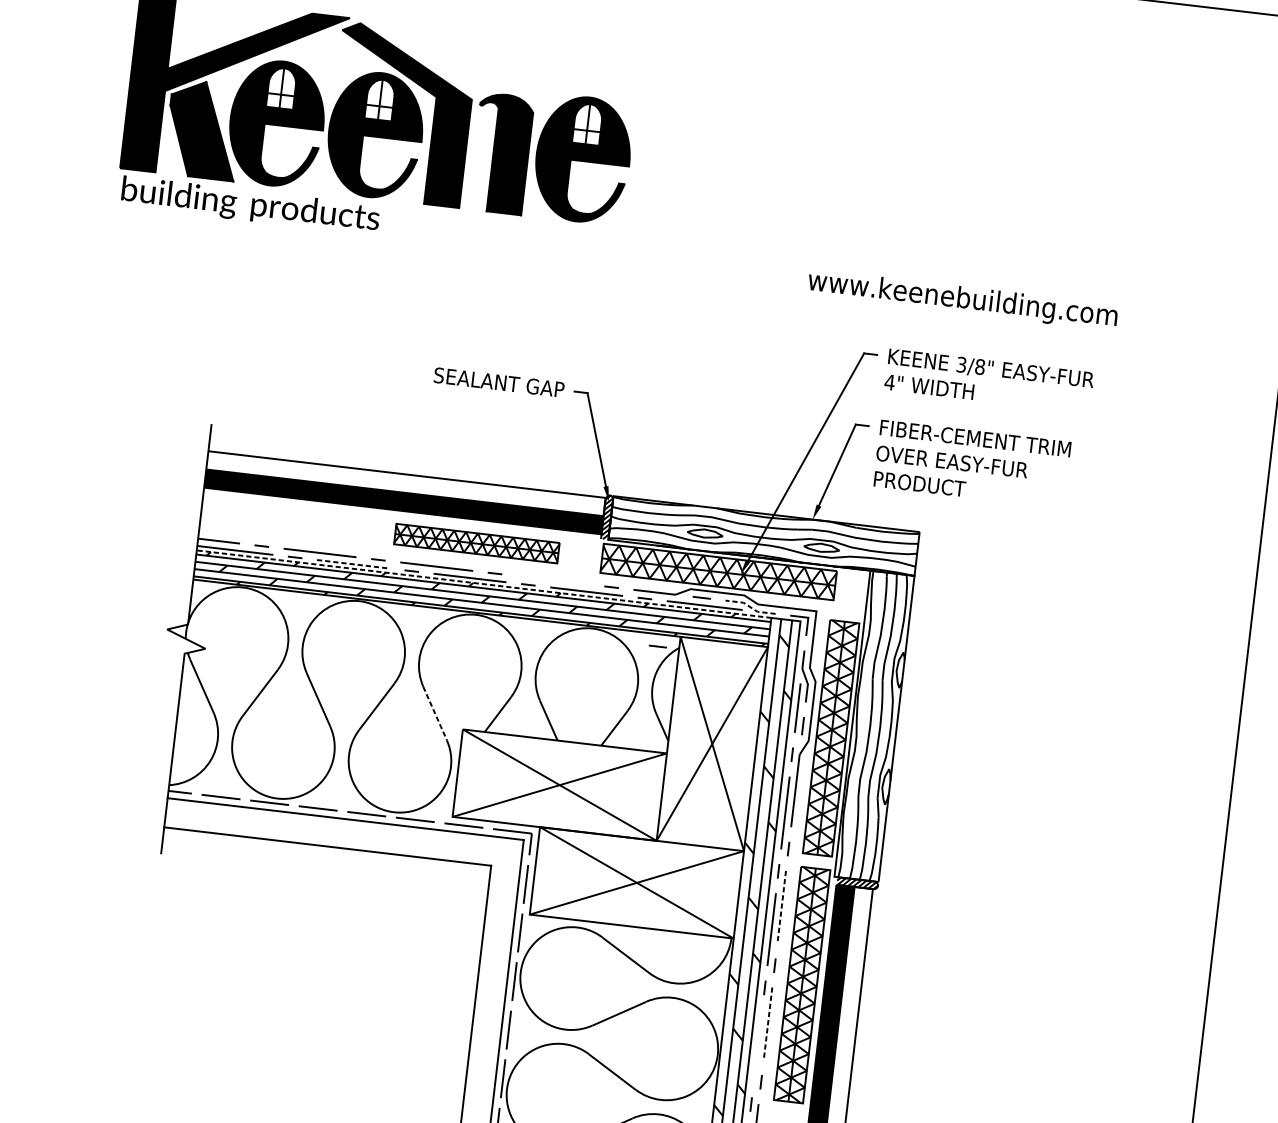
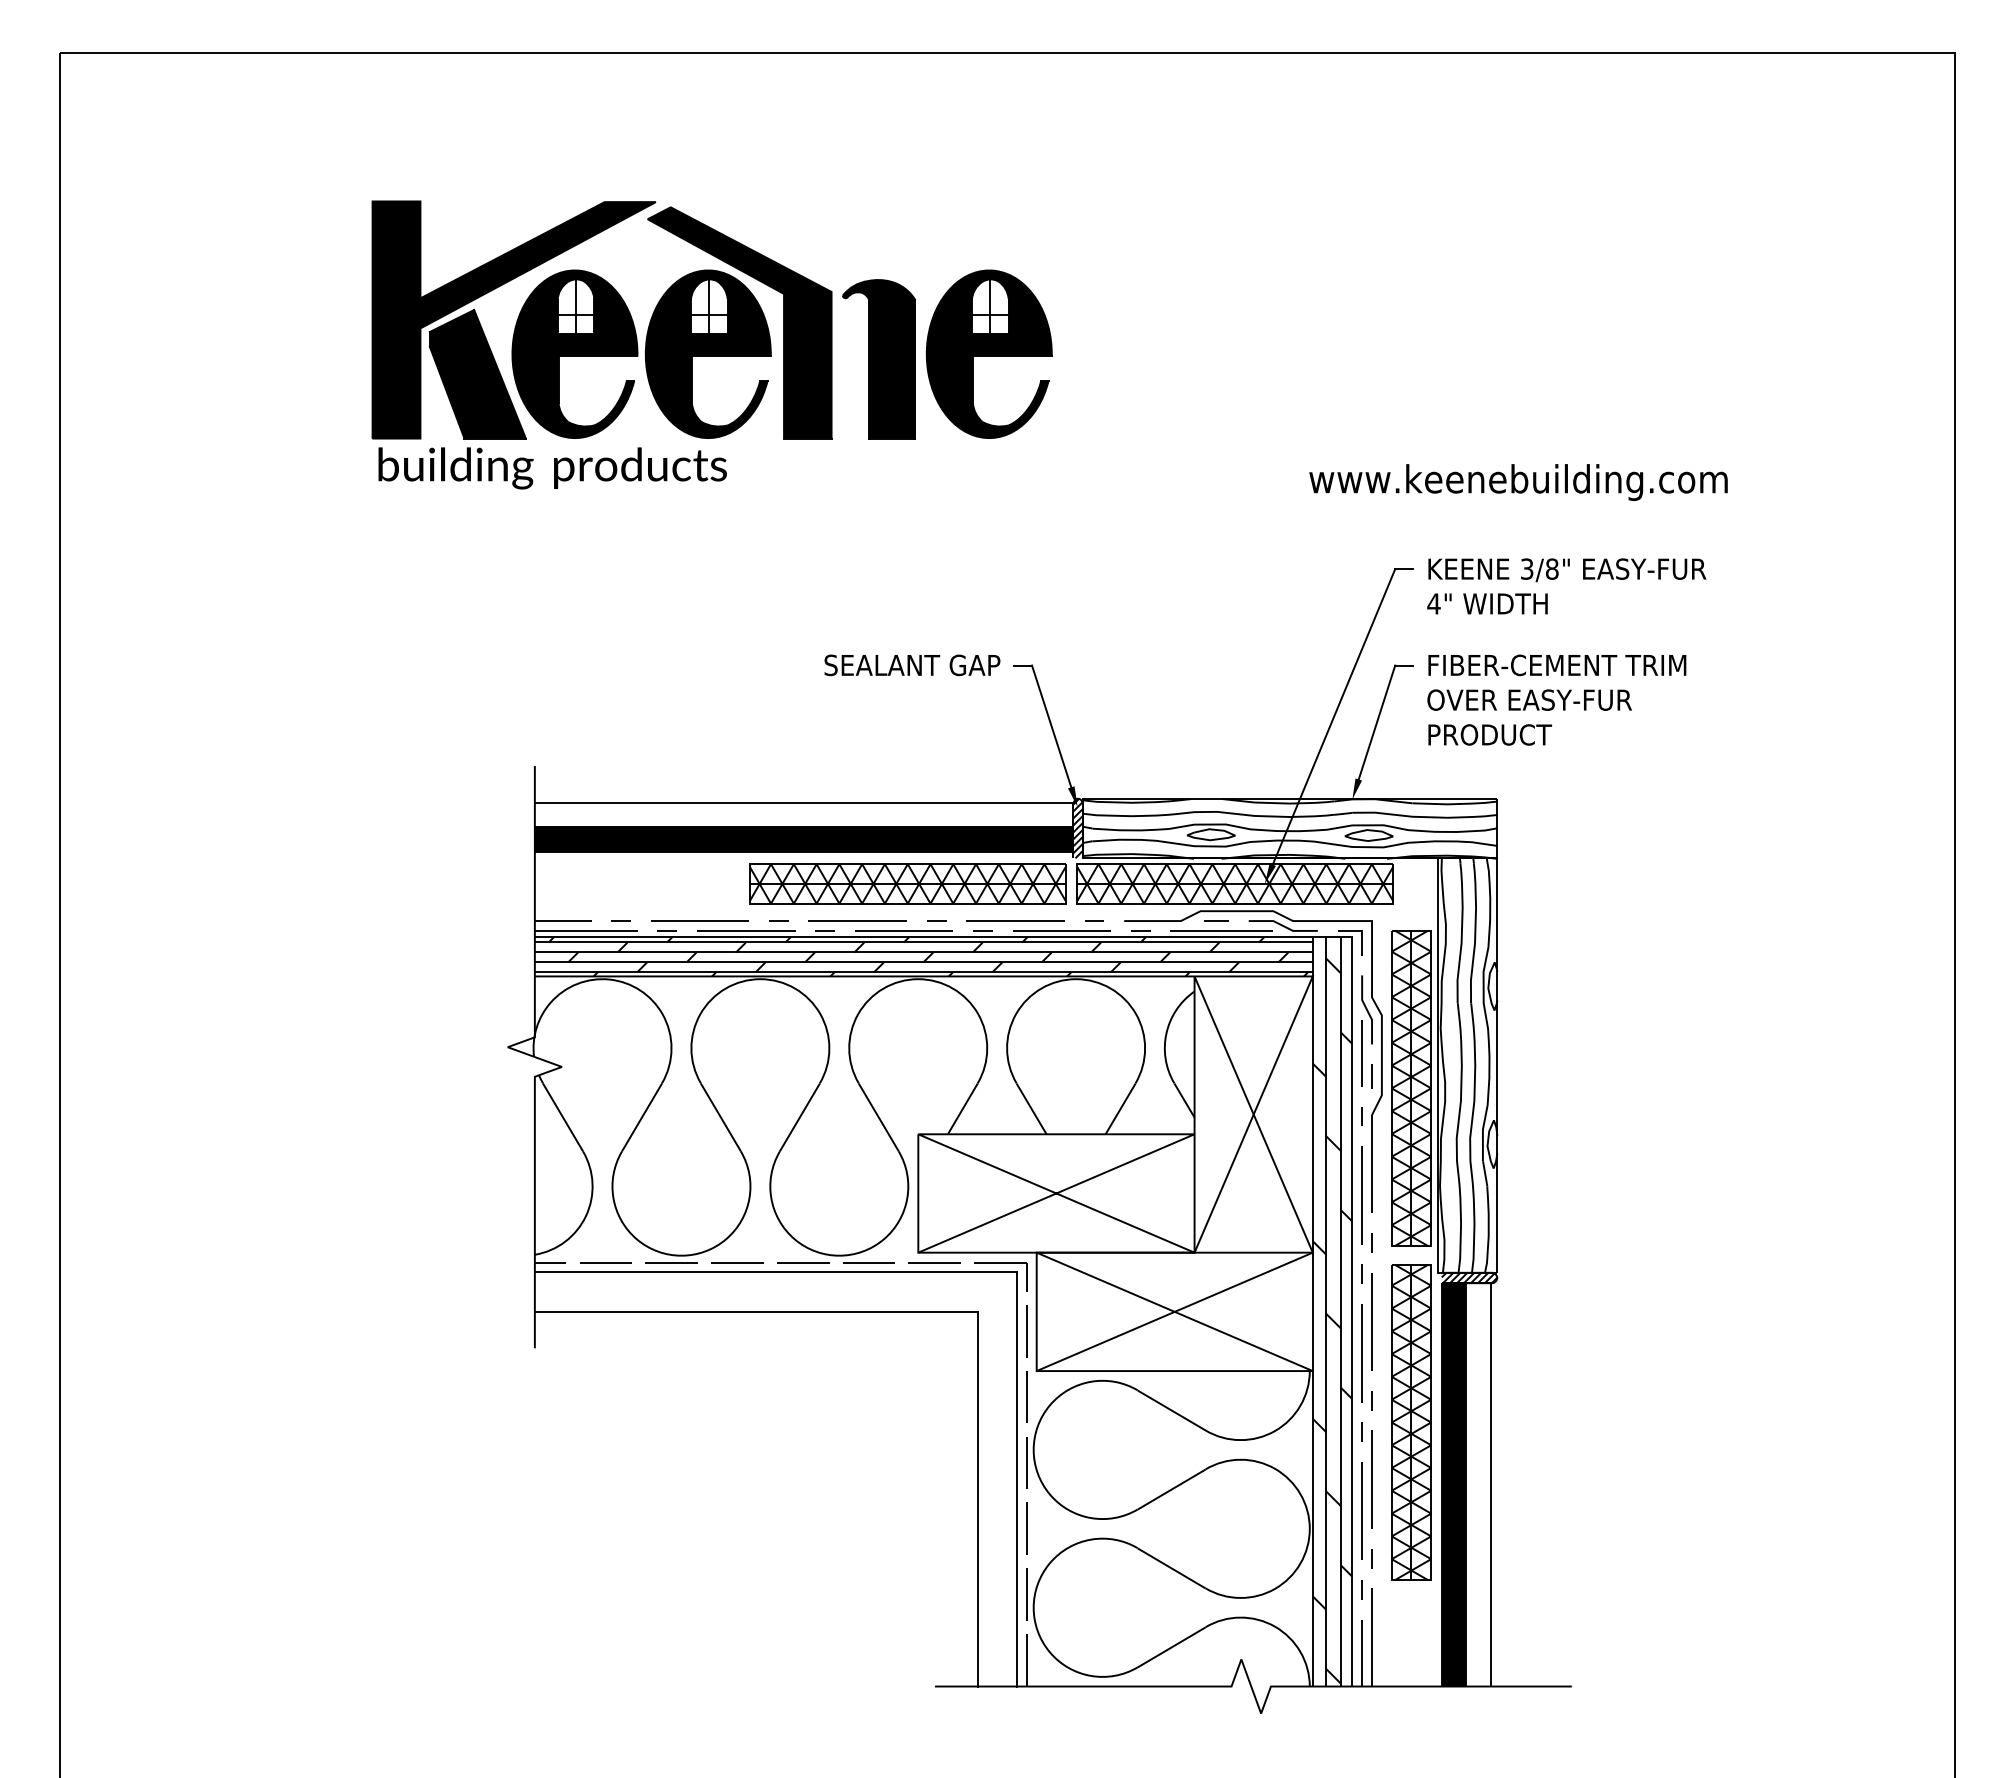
part: (476, 543) -> (907, 883), size x1.43
line: (353, 564) -> (746, 930), dashed -> solid
line: (553, 579) -> (1015, 920), added
line: (483, 583) -> (923, 936), dashed -> solid
line: (750, 606) -> (1282, 925), dashed -> solid
line: (657, 646) -> (1165, 992), removed
line: (435, 713) -> (879, 1117), dashed -> solid
line: (782, 907) -> (1372, 1322), dashed -> solid
line: (768, 1024) -> (1372, 1480), dashed -> solid
line: (757, 1045) -> (1361, 1510), added

